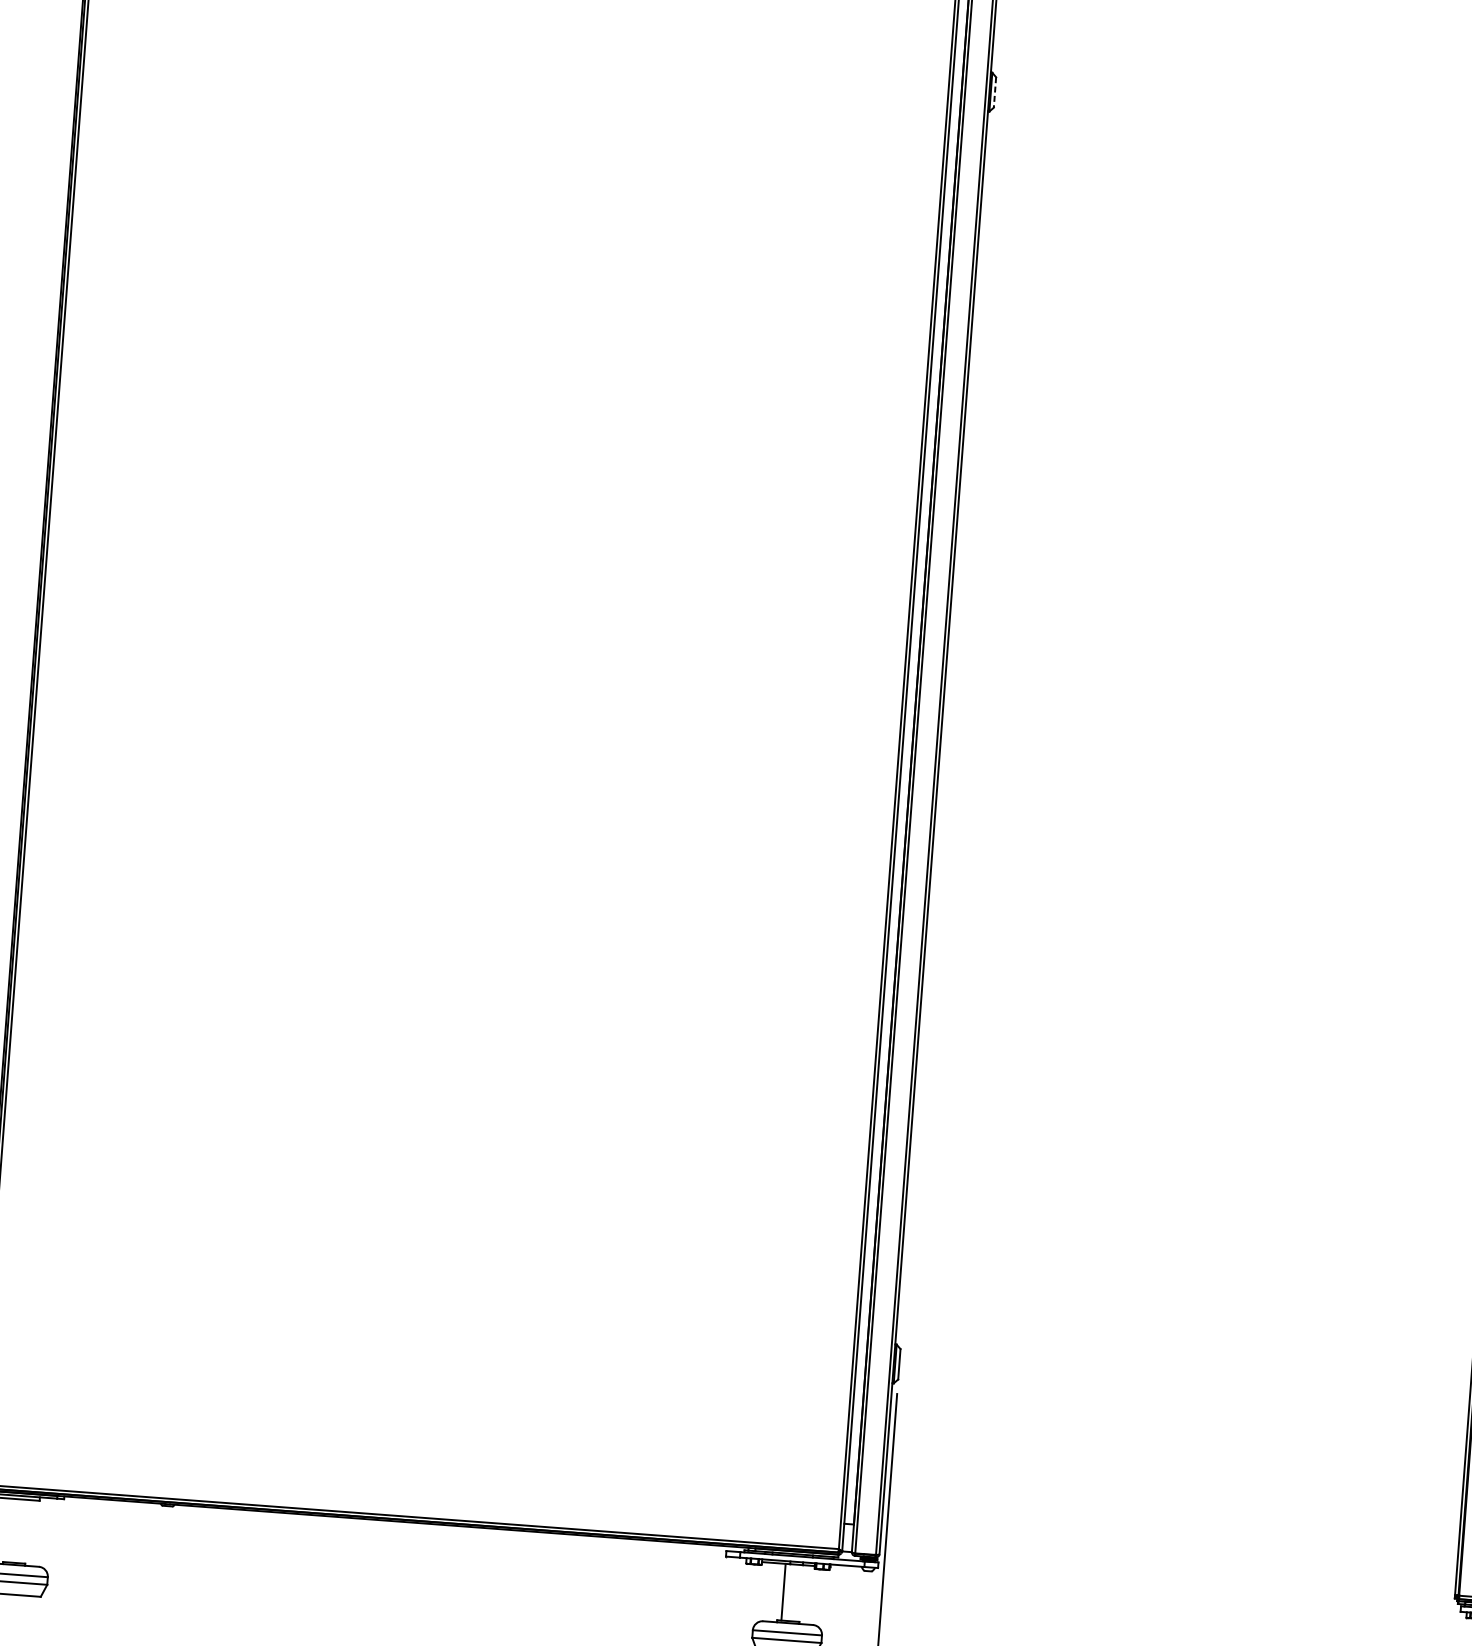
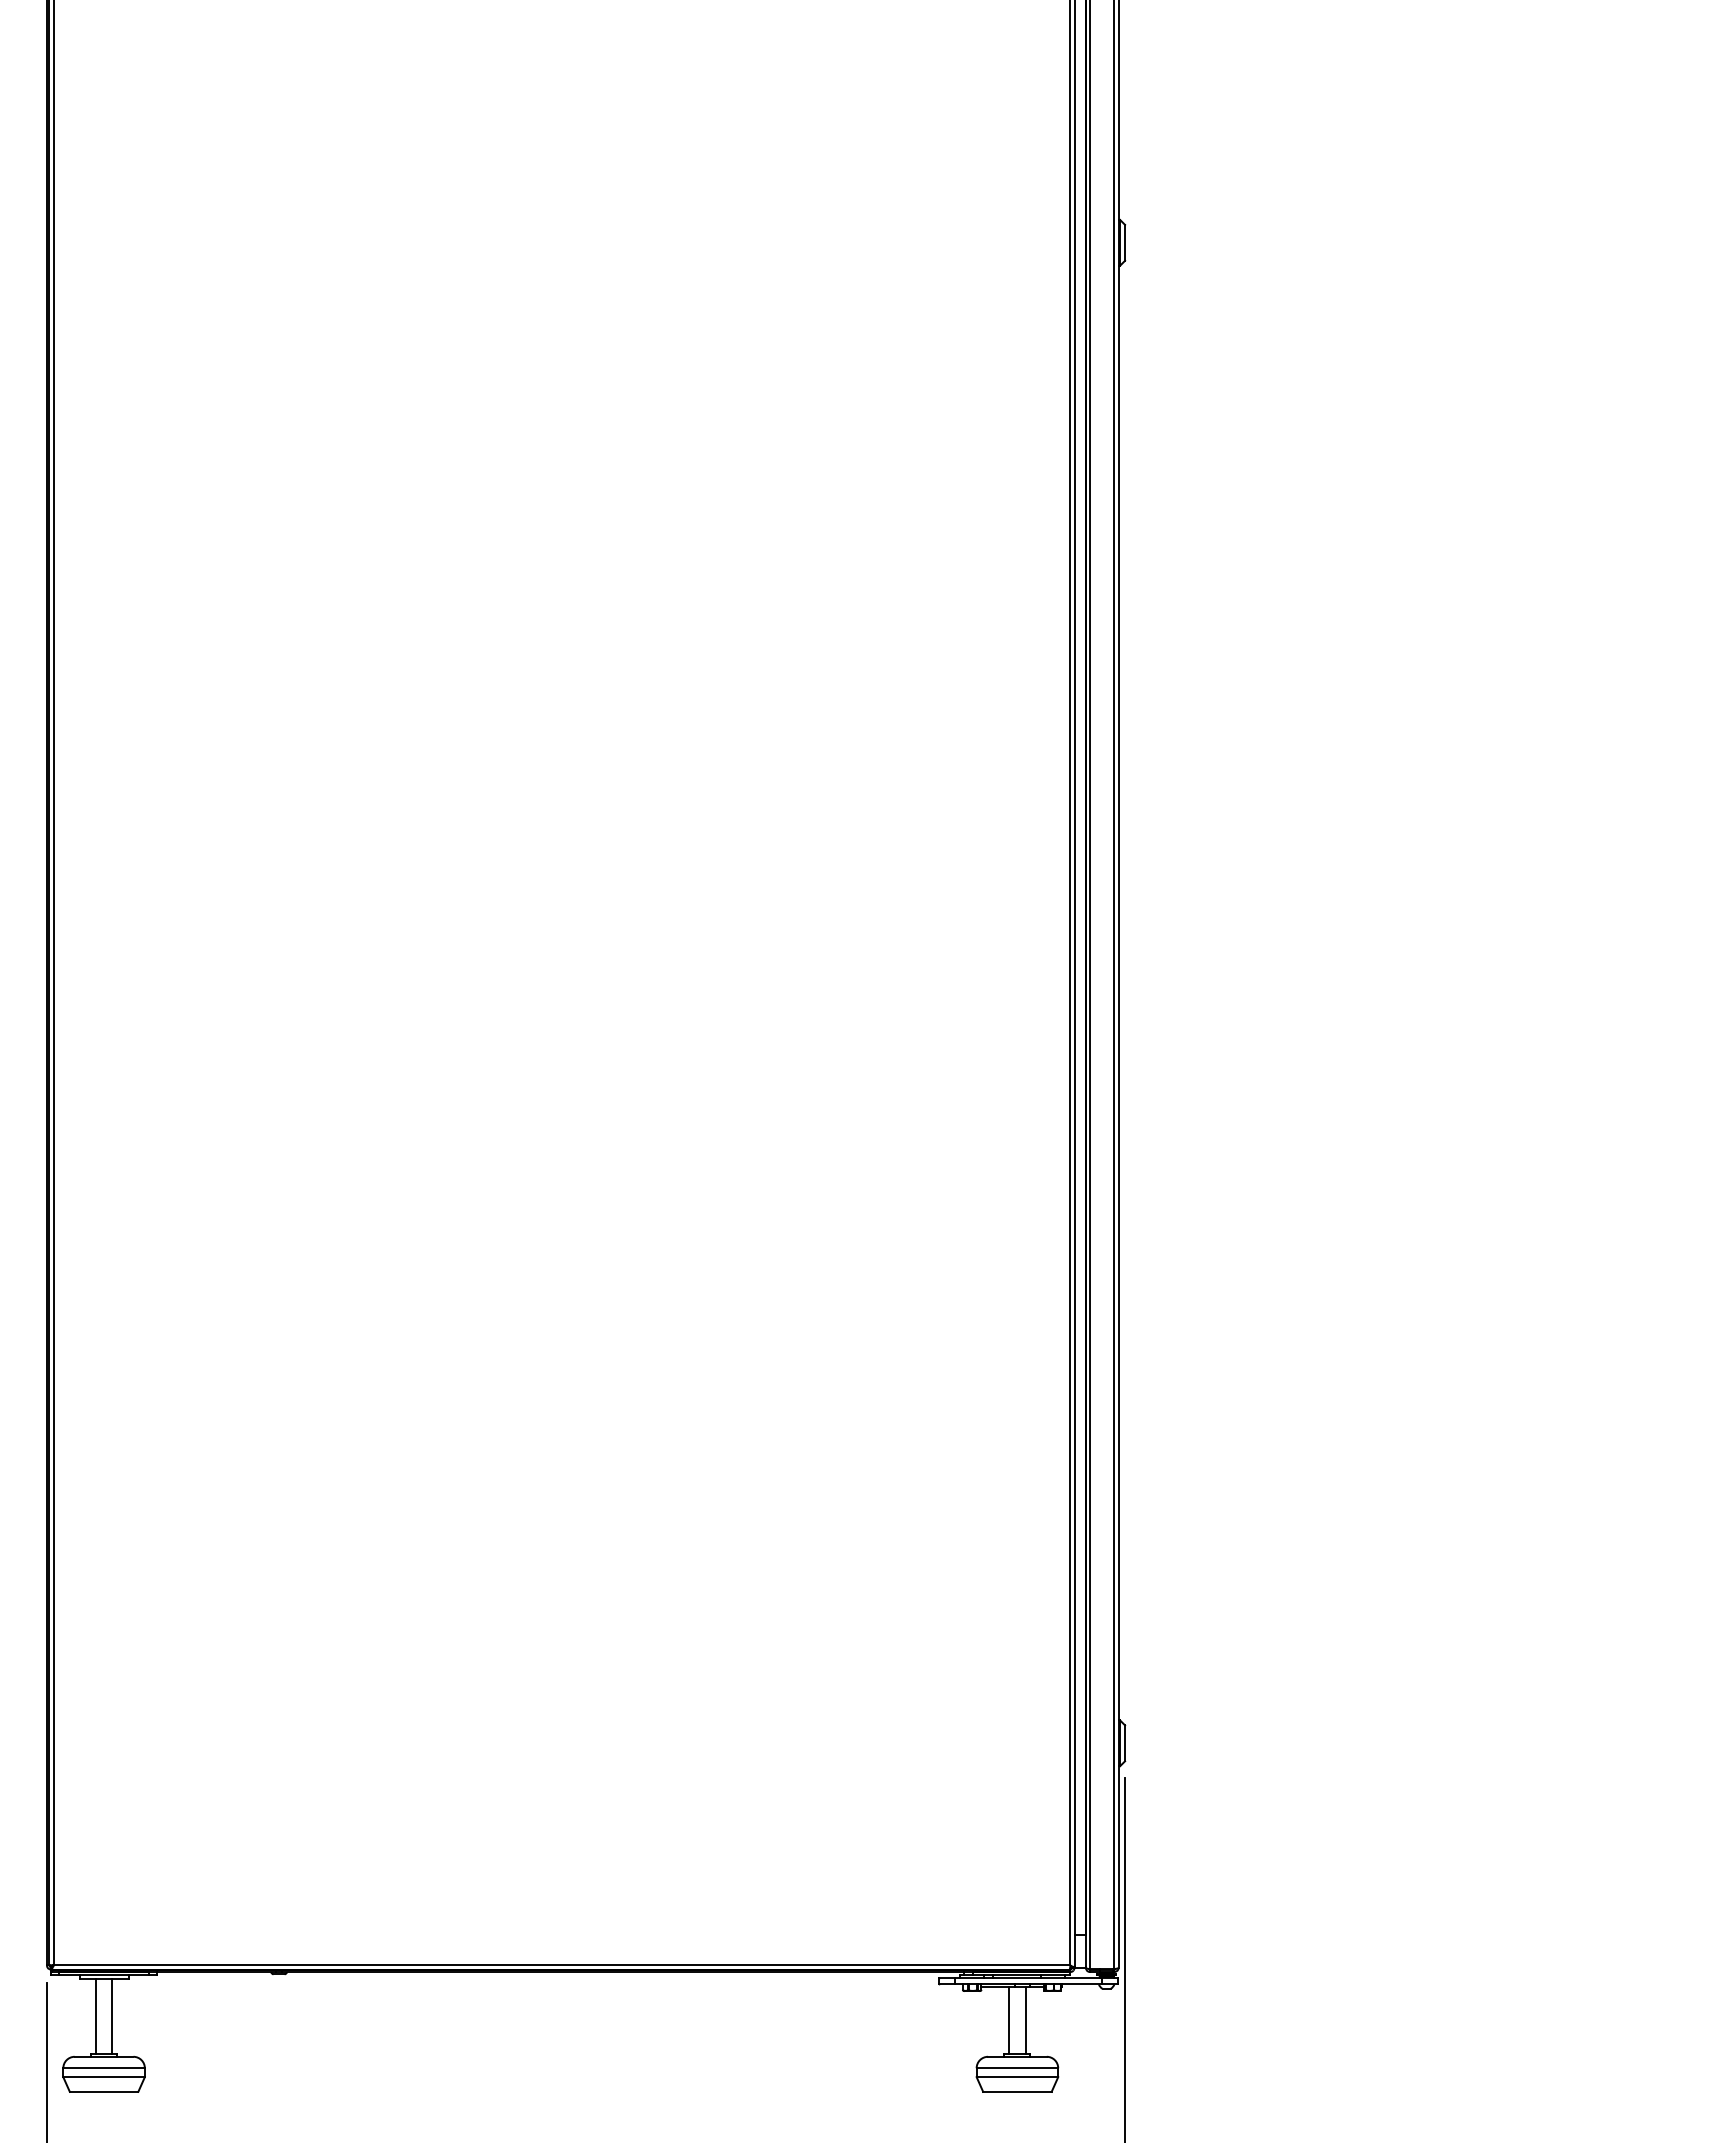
line: (995, 92) -> (1125, 242), dashed -> solid
line: (9, 1530) -> (95, 2016), added
line: (23, 1531) -> (112, 2016), added
line: (797, 1592) -> (1025, 2020), added

